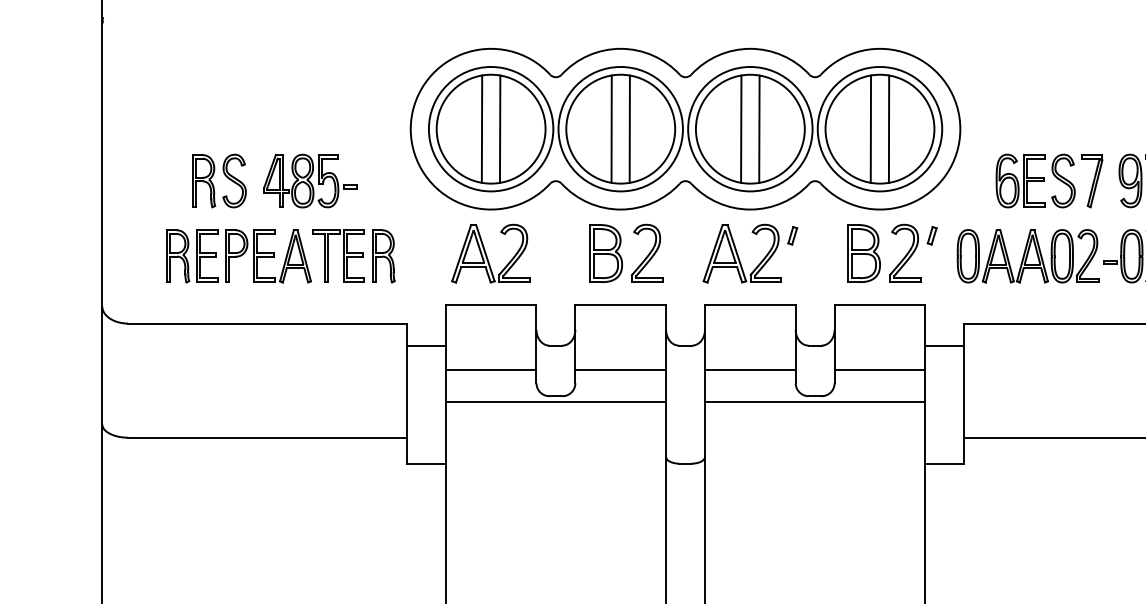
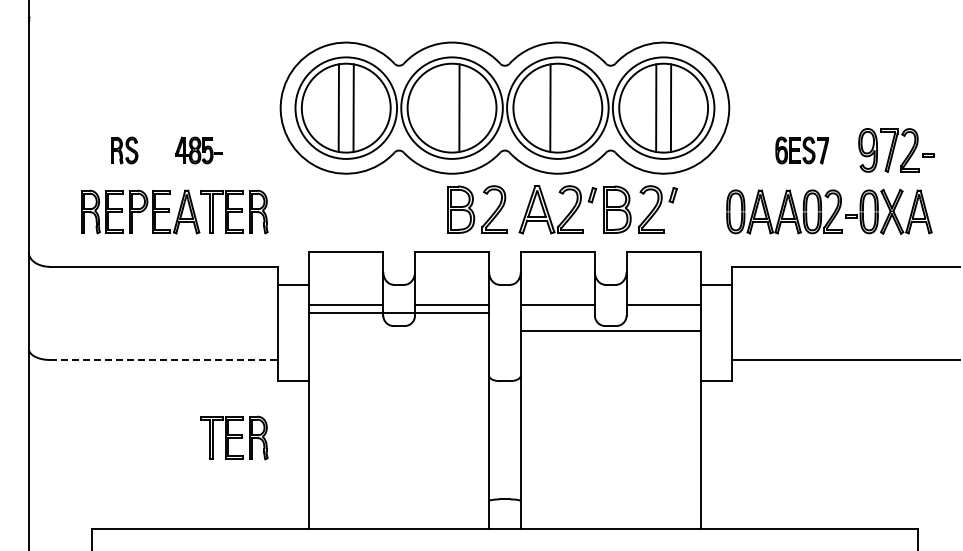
line: (611, 128) -> (444, 107), removed
line: (759, 129) -> (565, 108), removed
part: (219, 181) -> (124, 150), size x0.6
part: (310, 181) -> (198, 150), size x0.6
part: (1050, 181) -> (802, 150), size x0.6
part: (490, 253) -> (345, 209), removed
part: (626, 253) -> (477, 209), moved
part: (900, 260) -> (647, 215), moved
line: (556, 402) -> (399, 313), moved
line: (267, 437) -> (163, 359), solid -> dashed
part: (354, 532) -> (234, 437), added

